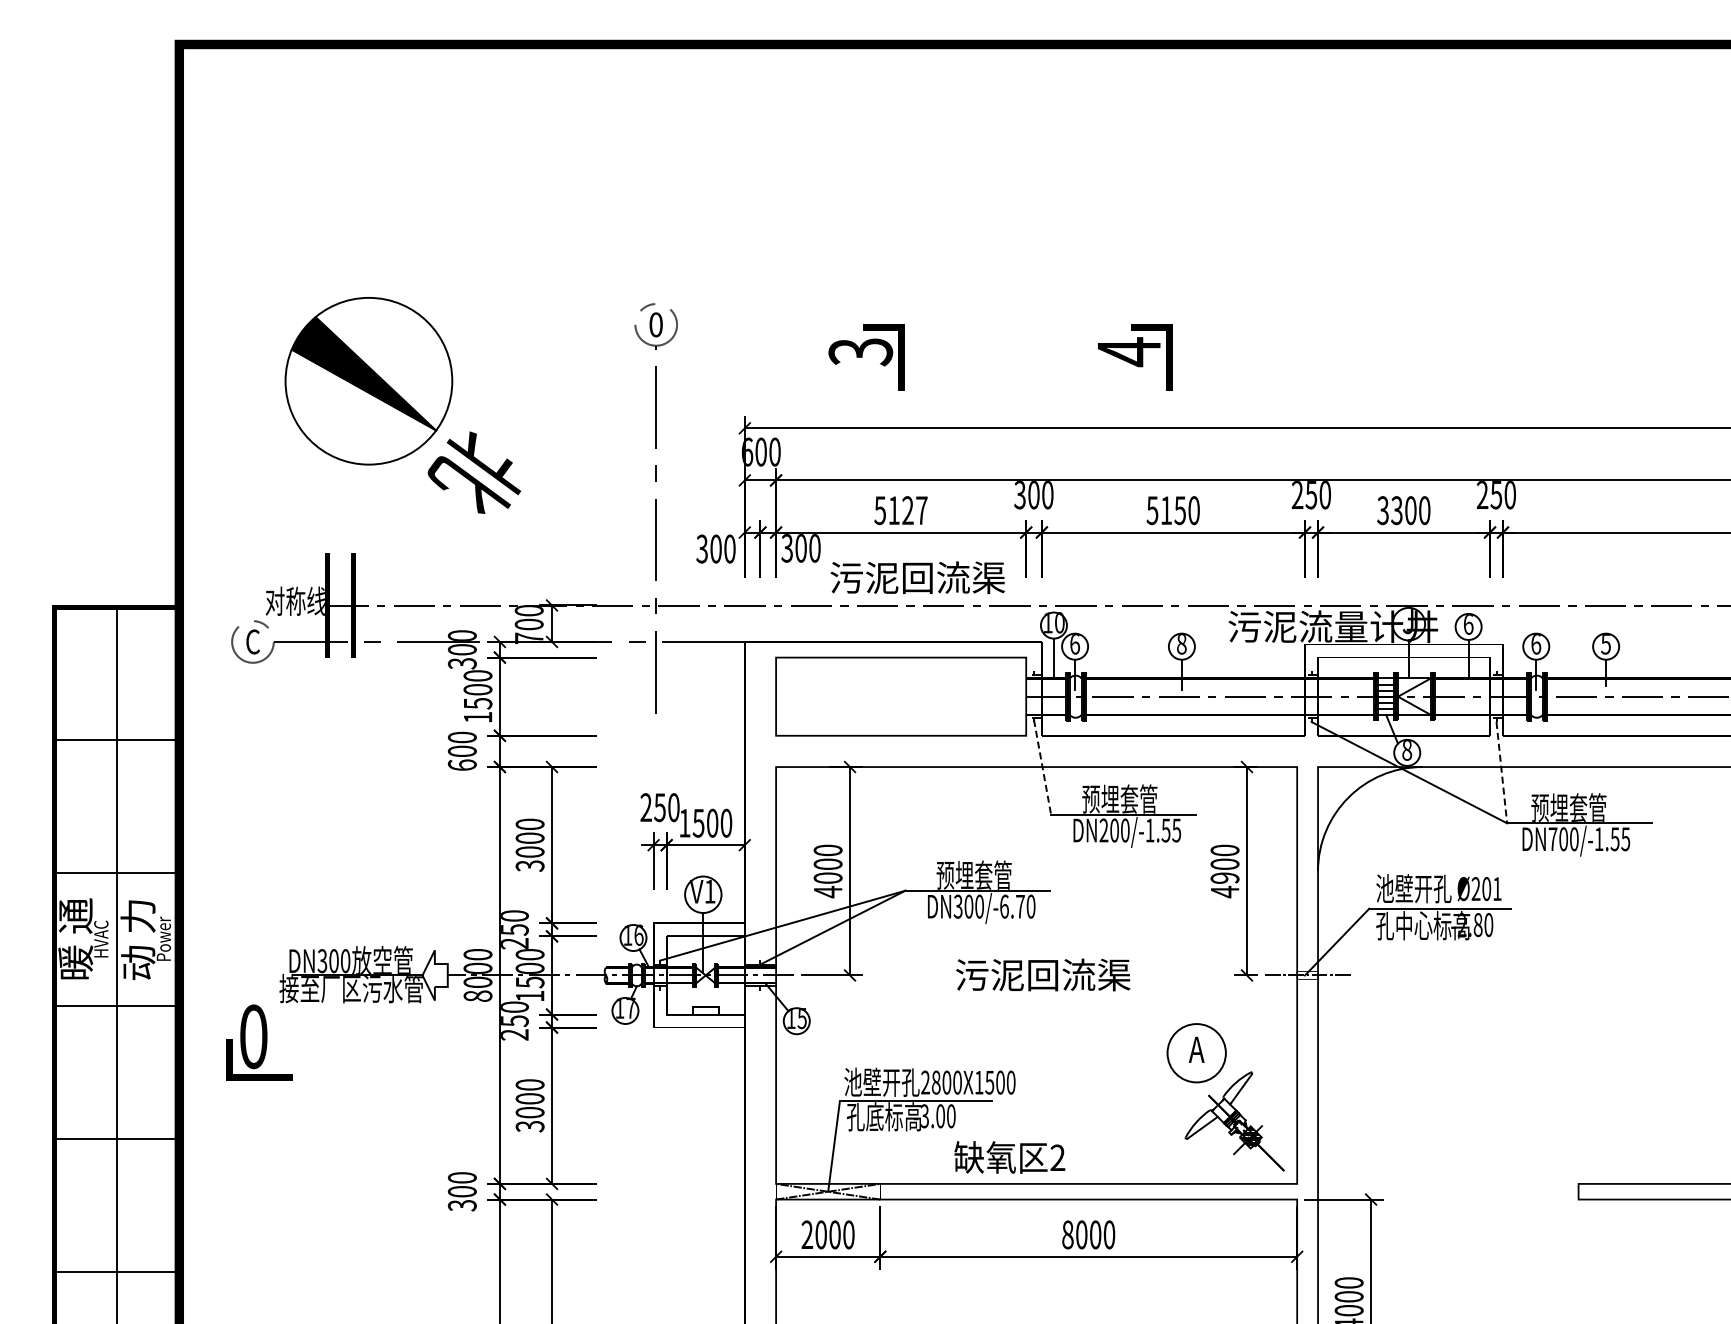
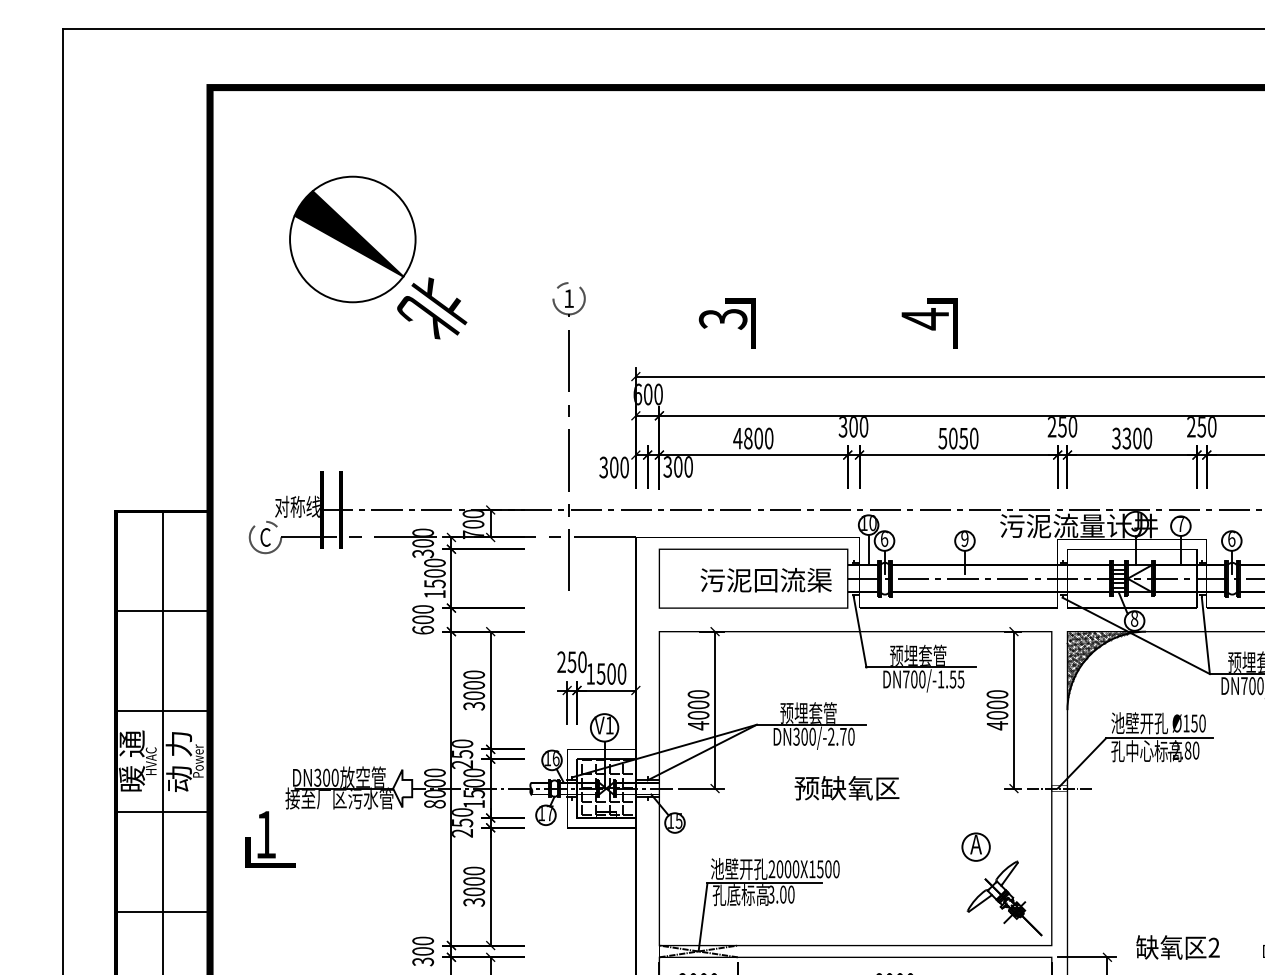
text: (655, 324) -> (568, 298), 0 -> 1
part: (402, 405) -> (378, 257), moved
text: (900, 510) -> (753, 438), 5127 -> 4800
text: (1166, 510) -> (953, 438), 5150 -> 5050
text: (917, 577) -> (765, 580), moved
text: (1468, 623) -> (1180, 523), 6 -> 7
text: (1181, 644) -> (964, 539), 8 -> 9
line: (1042, 767) -> (860, 632), dashed -> solid
line: (1501, 772) -> (1205, 635), dashed -> solid
hatch: (1361, 810) -> (1100, 664), added
text: (1103, 830) -> (905, 679), DN200/-1.55 -> DN700/-1.55
text: (1224, 877) -> (997, 714), 4900 -> 4000
text: (1486, 889) -> (1194, 723), Ø201 -> Ø150
text: (1004, 906) -> (831, 736), DN300/-6.70 -> DN300/-2.70
hatch: (703, 973) -> (604, 787), added
text: (1042, 974) -> (860, 787), 污泥回流渠 -> 预缺氧区
text: (253, 1036) -> (265, 834), 0 -> 1
circle: (1196, 1053) -> (975, 847), size x0.62
text: (935, 1082) -> (779, 869), 2800X1500 -> 2000X1500
text: (1009, 1157) -> (1177, 947), moved

